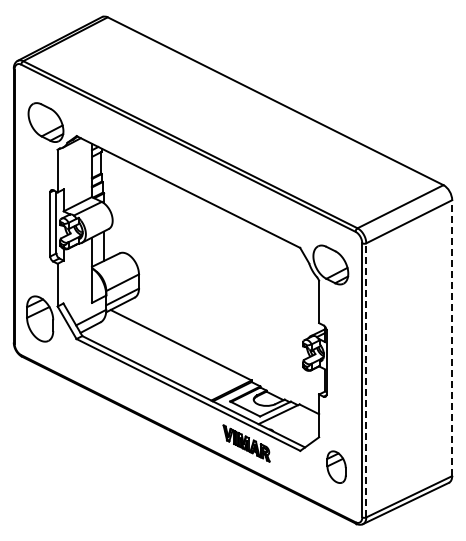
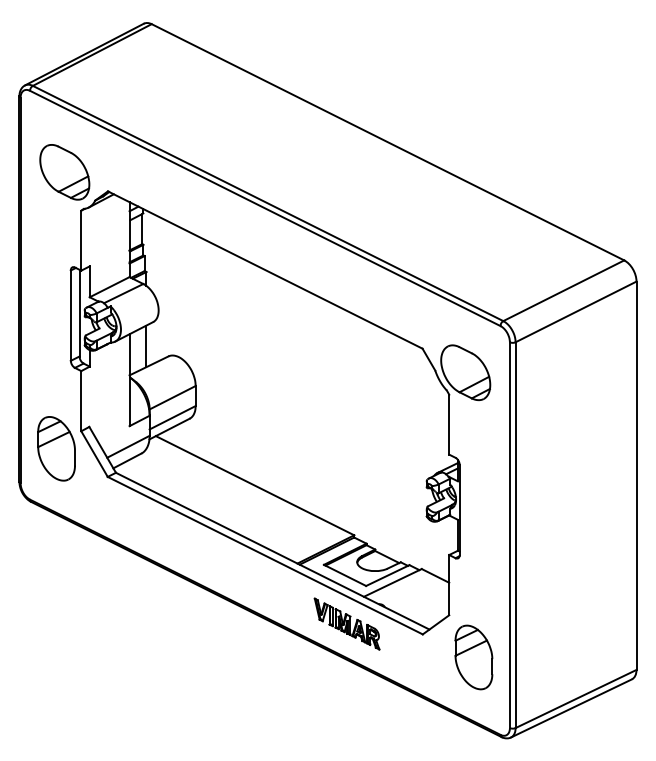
line: (452, 338) -> (636, 476), dashed -> solid
line: (366, 379) -> (515, 533), dashed -> solid
part: (336, 466) -> (473, 656), size x1.43

